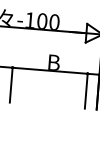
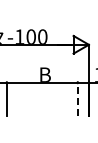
line: (85, 91) -> (77, 99), solid -> dashed

